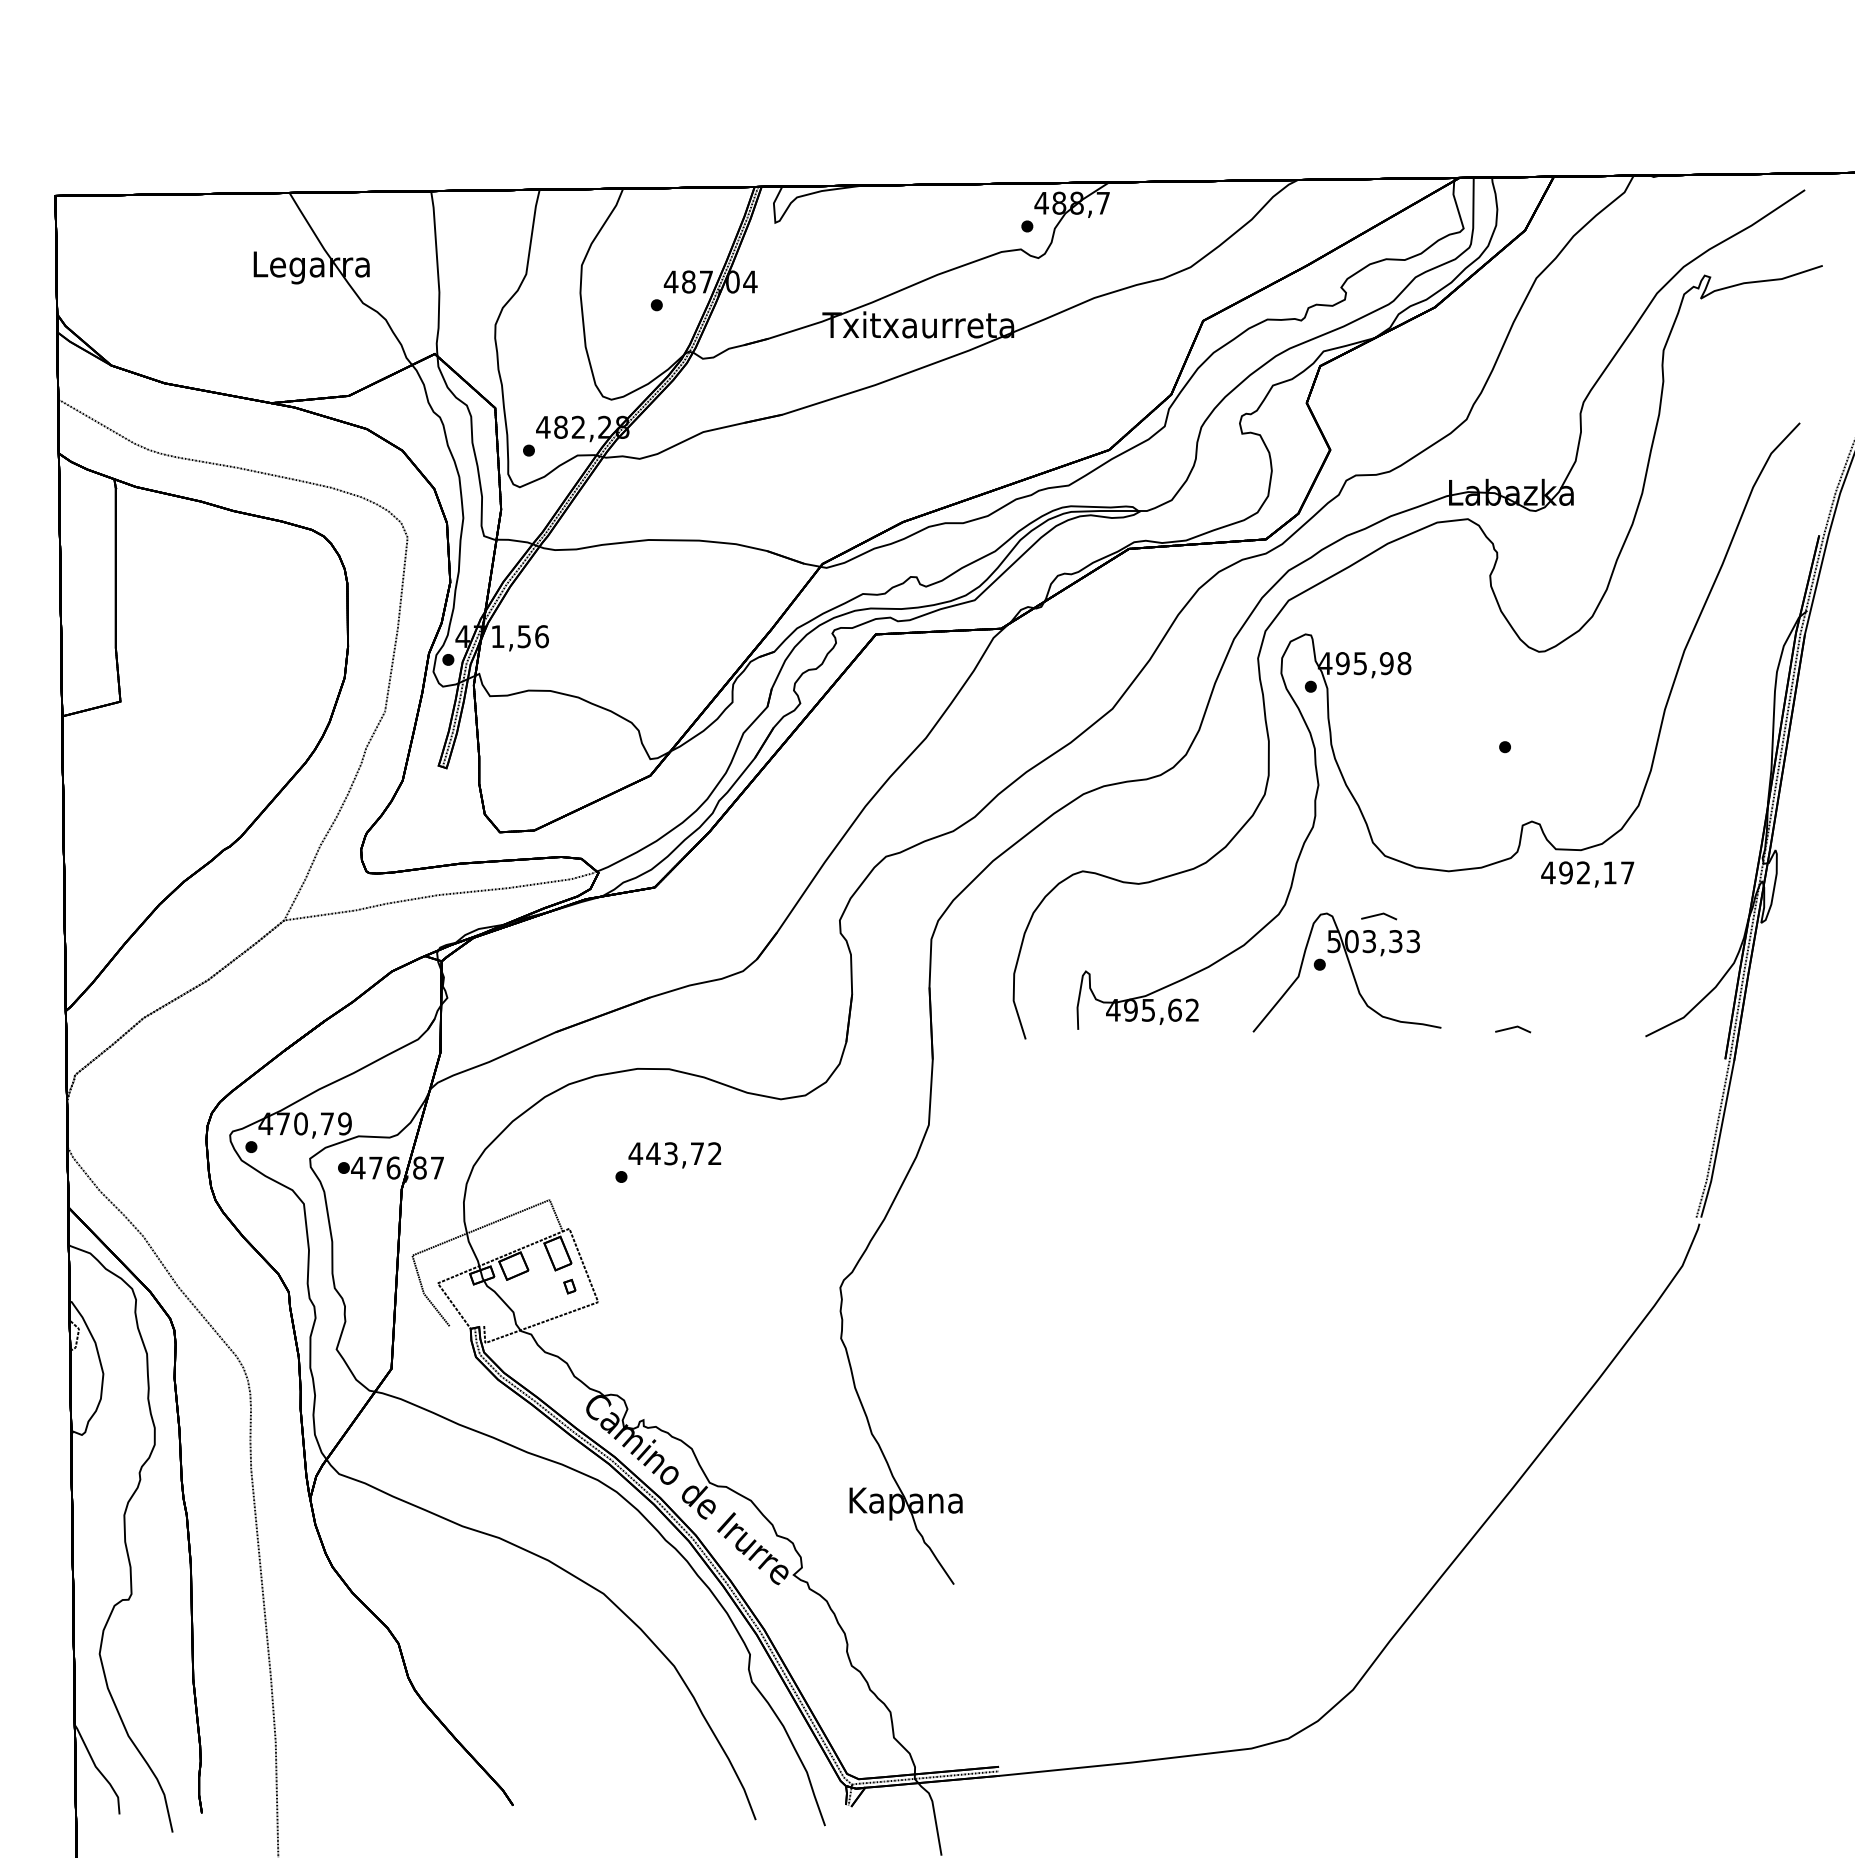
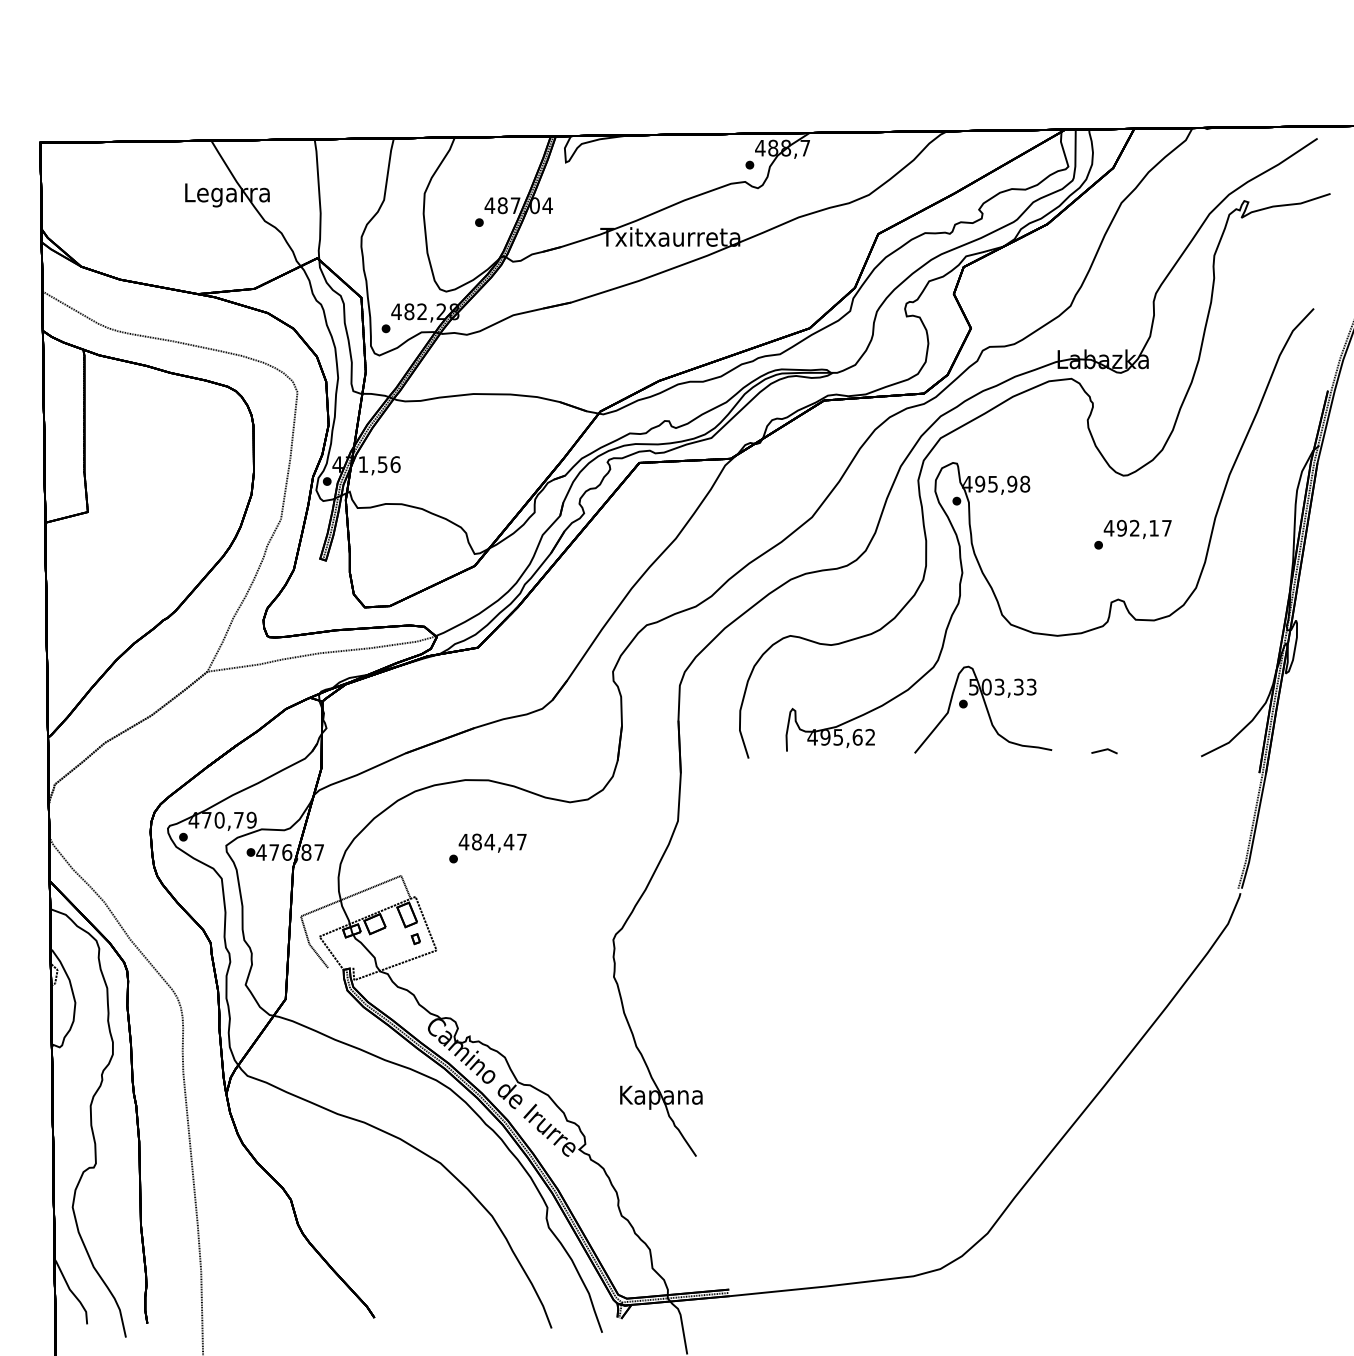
text: (1587, 874) -> (1137, 529), moved
line: (1379, 915) -> (1006, 668), removed
text: (683, 1153) -> (498, 841), 443,72 -> 484,47

